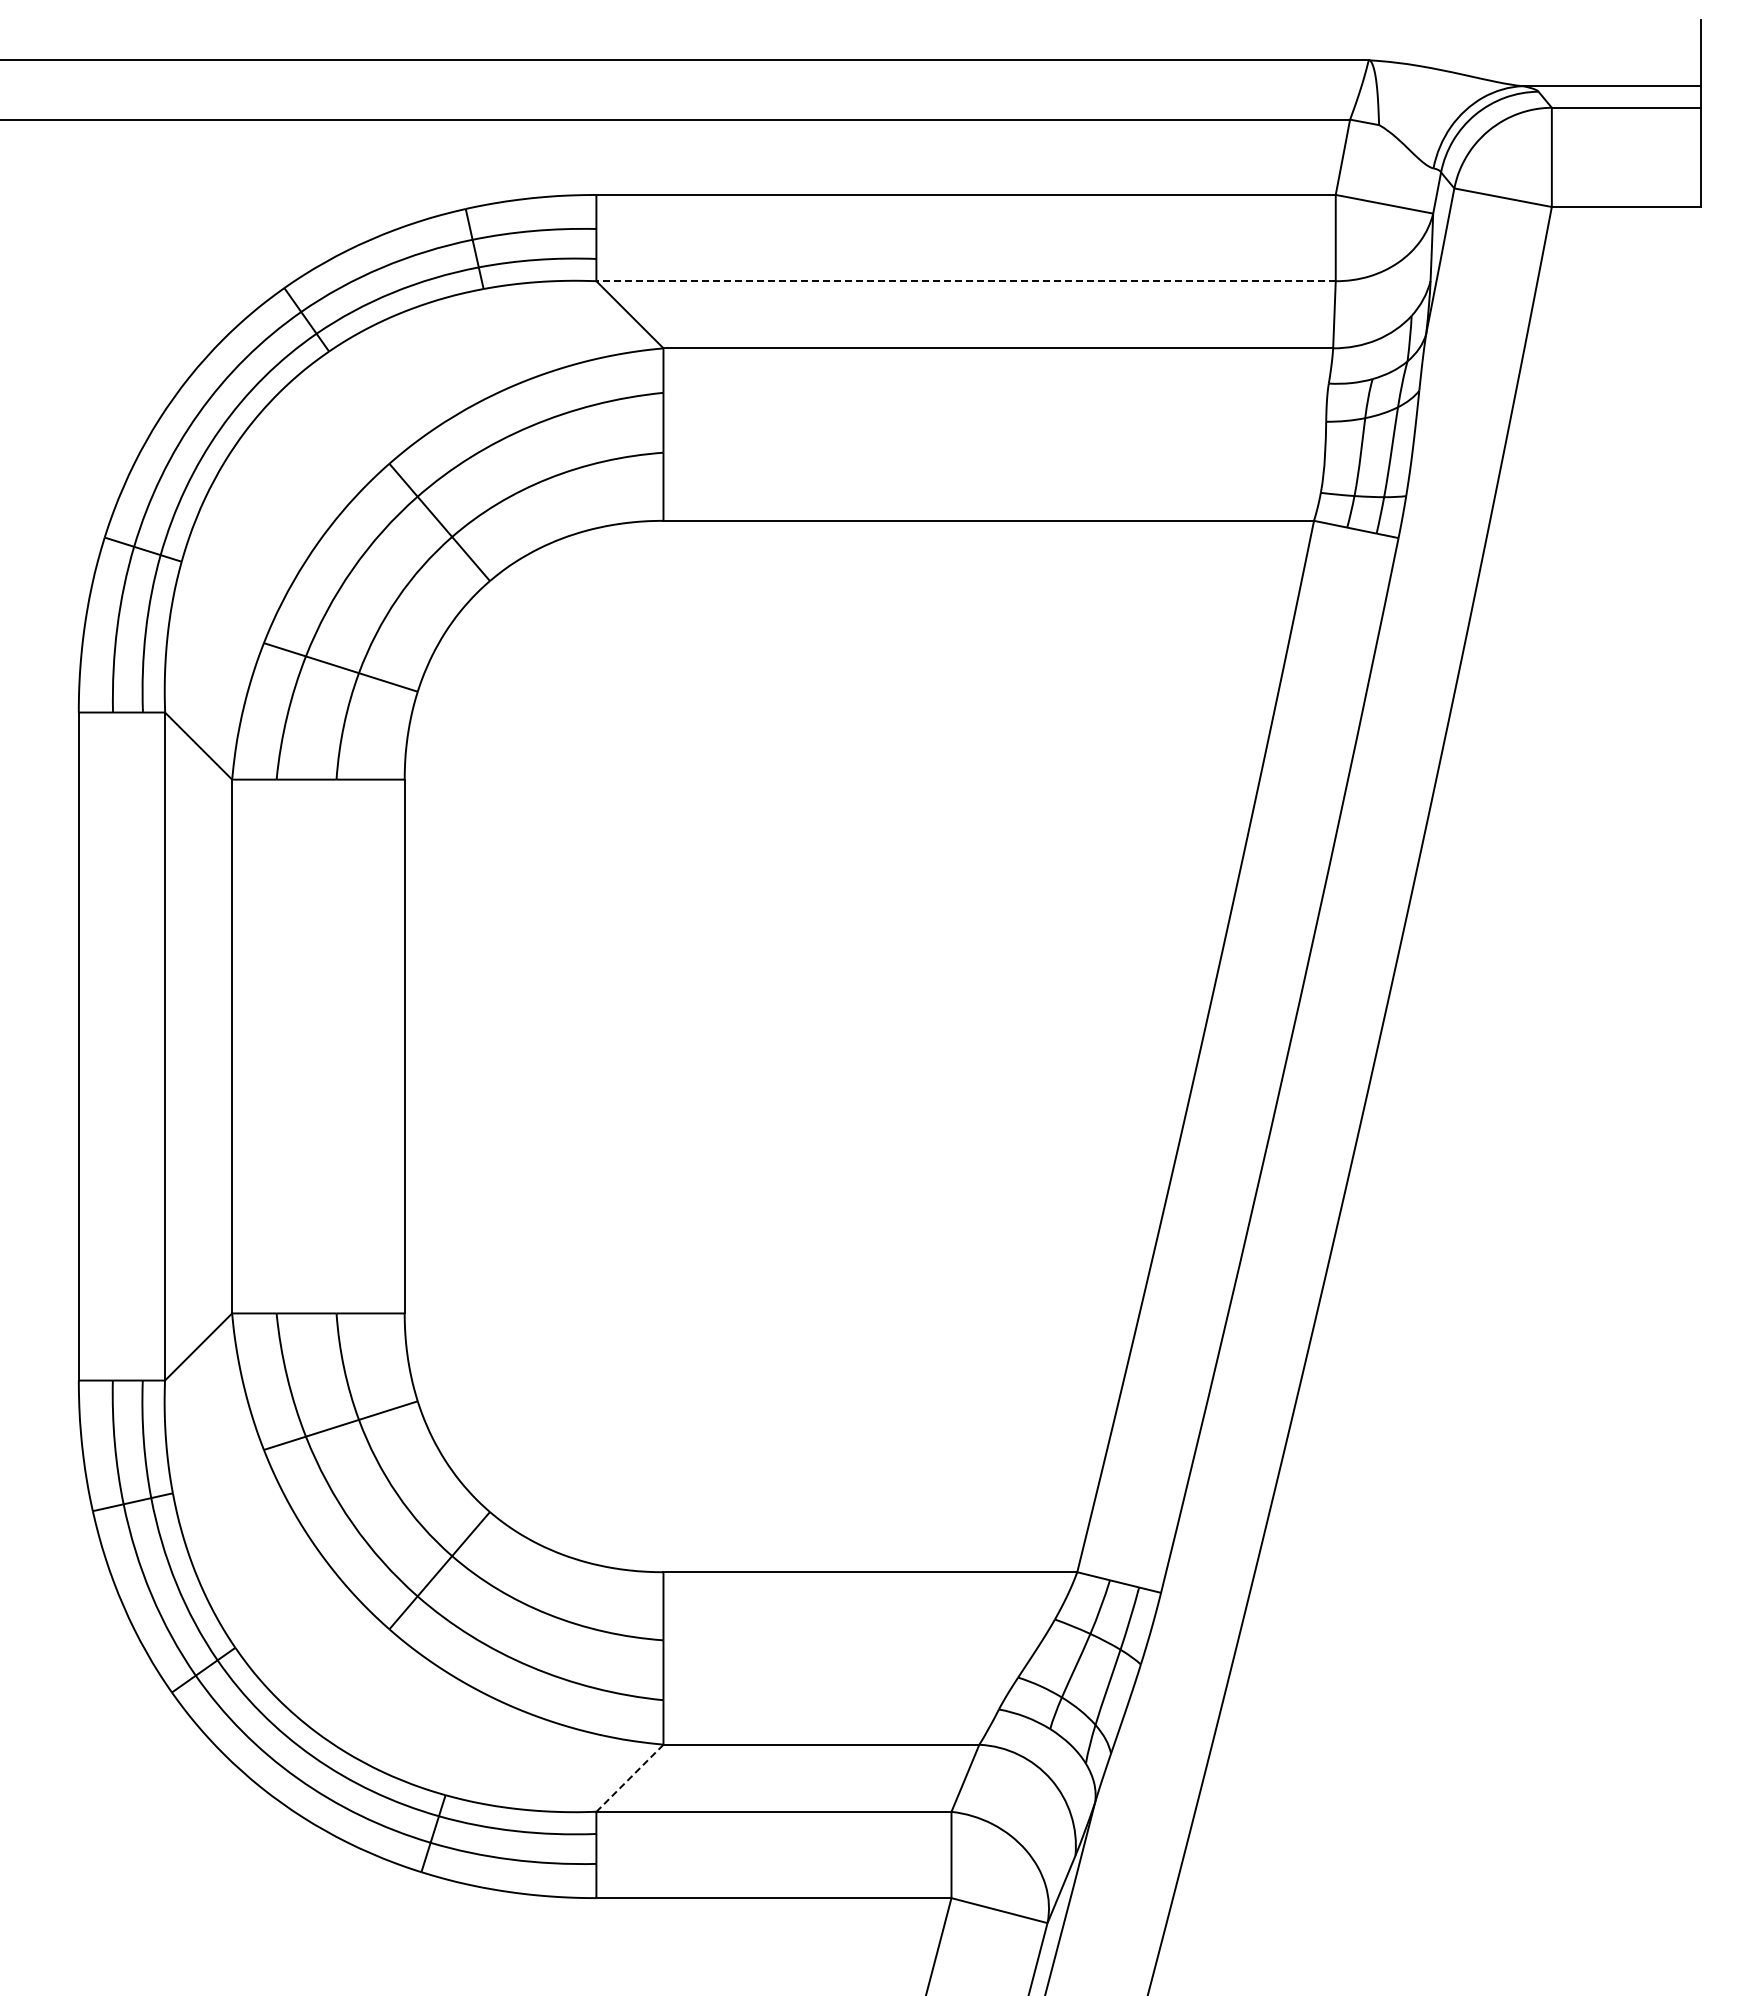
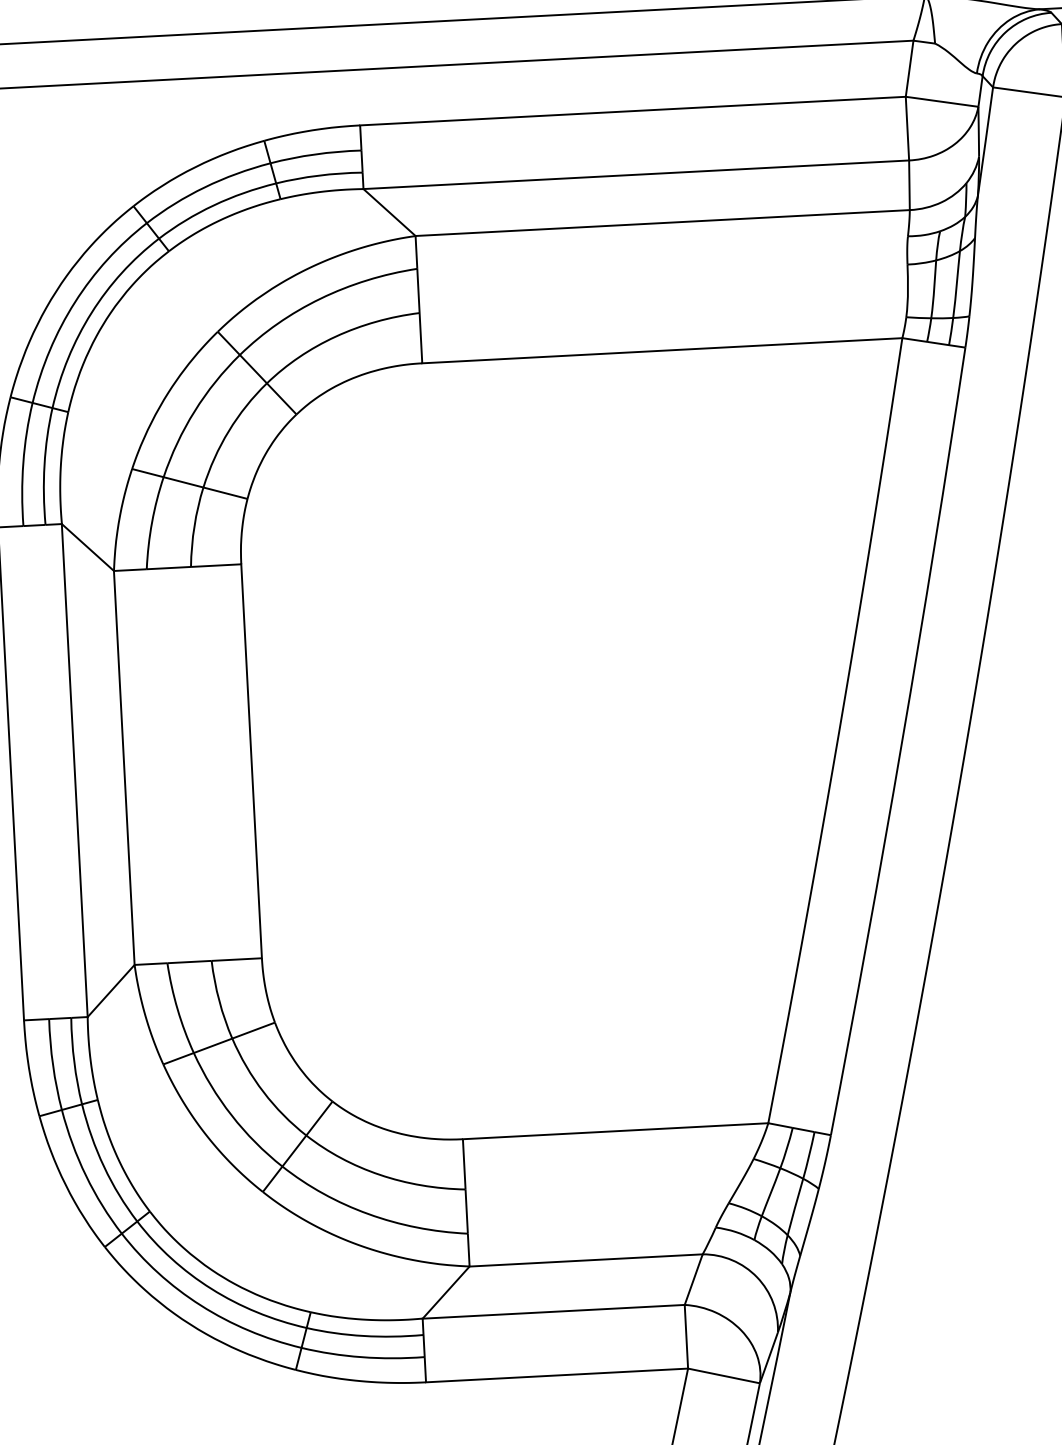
line: (966, 281) -> (636, 174), dashed -> solid
line: (629, 1778) -> (445, 1292), dashed -> solid

